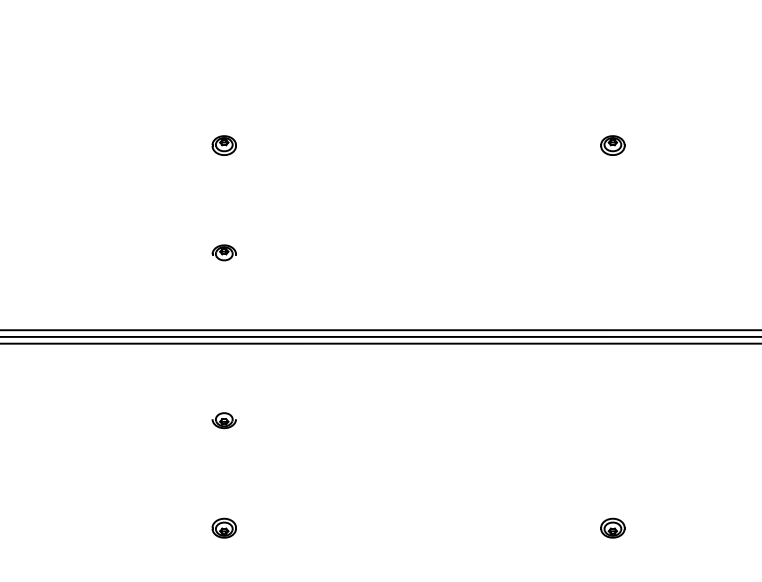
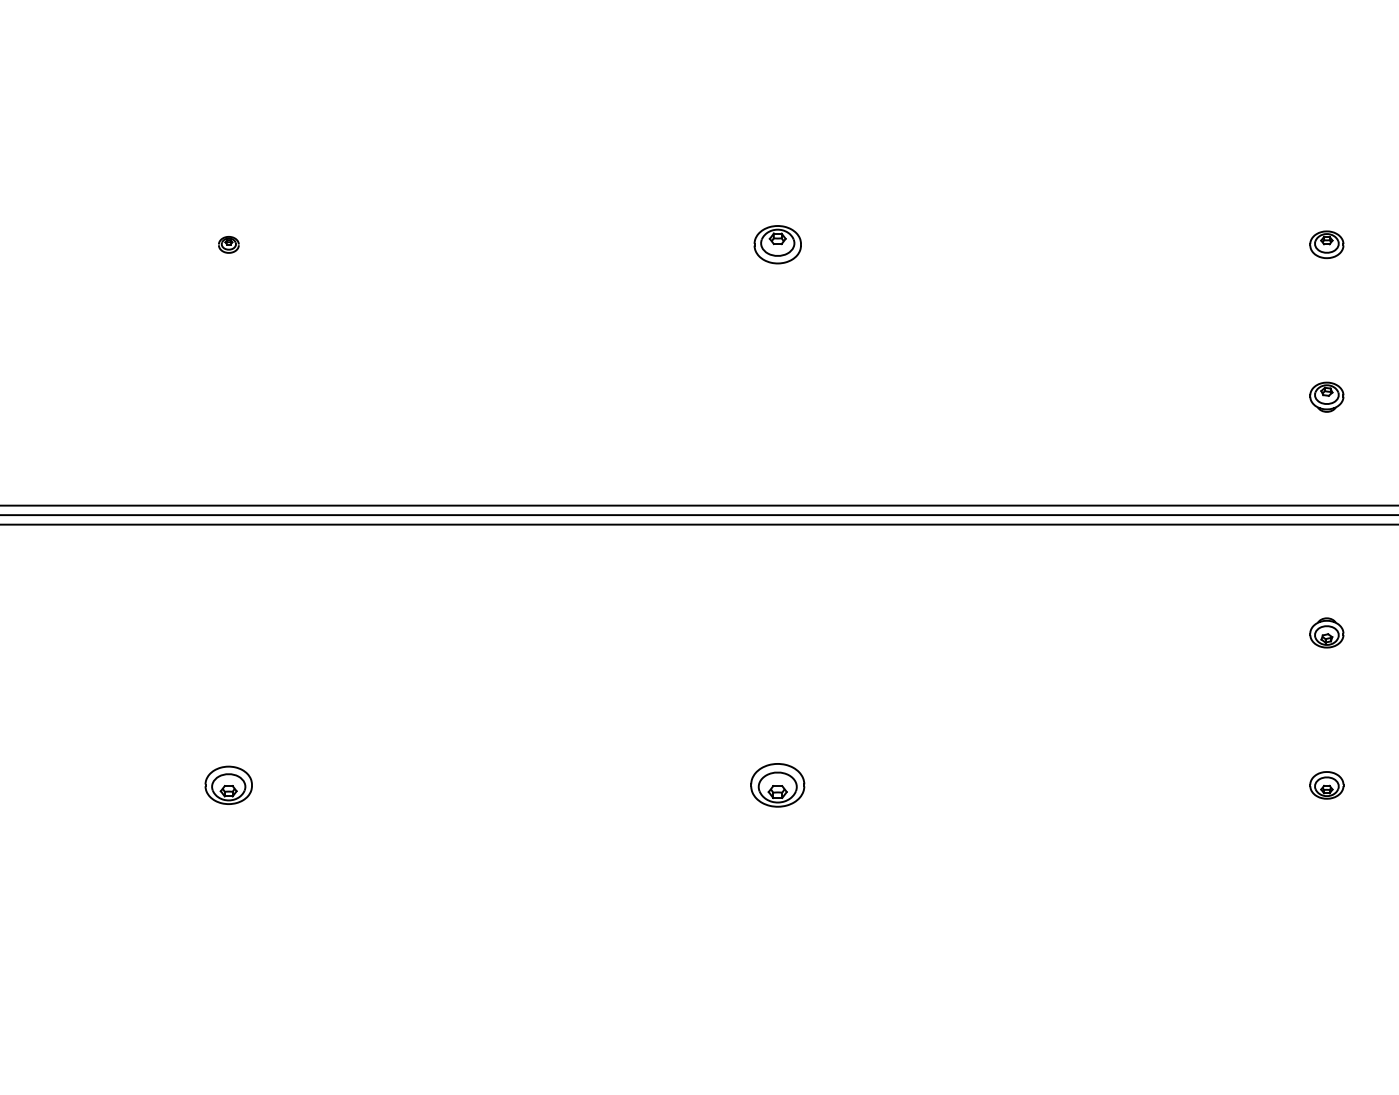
part: (224, 145) -> (228, 244), size x0.6
part: (612, 145) -> (777, 244), size x1.4
part: (224, 252) -> (228, 395), removed
part: (224, 420) -> (228, 633), removed
part: (224, 528) -> (228, 785), size x1.4
part: (612, 528) -> (777, 785), size x1.6

